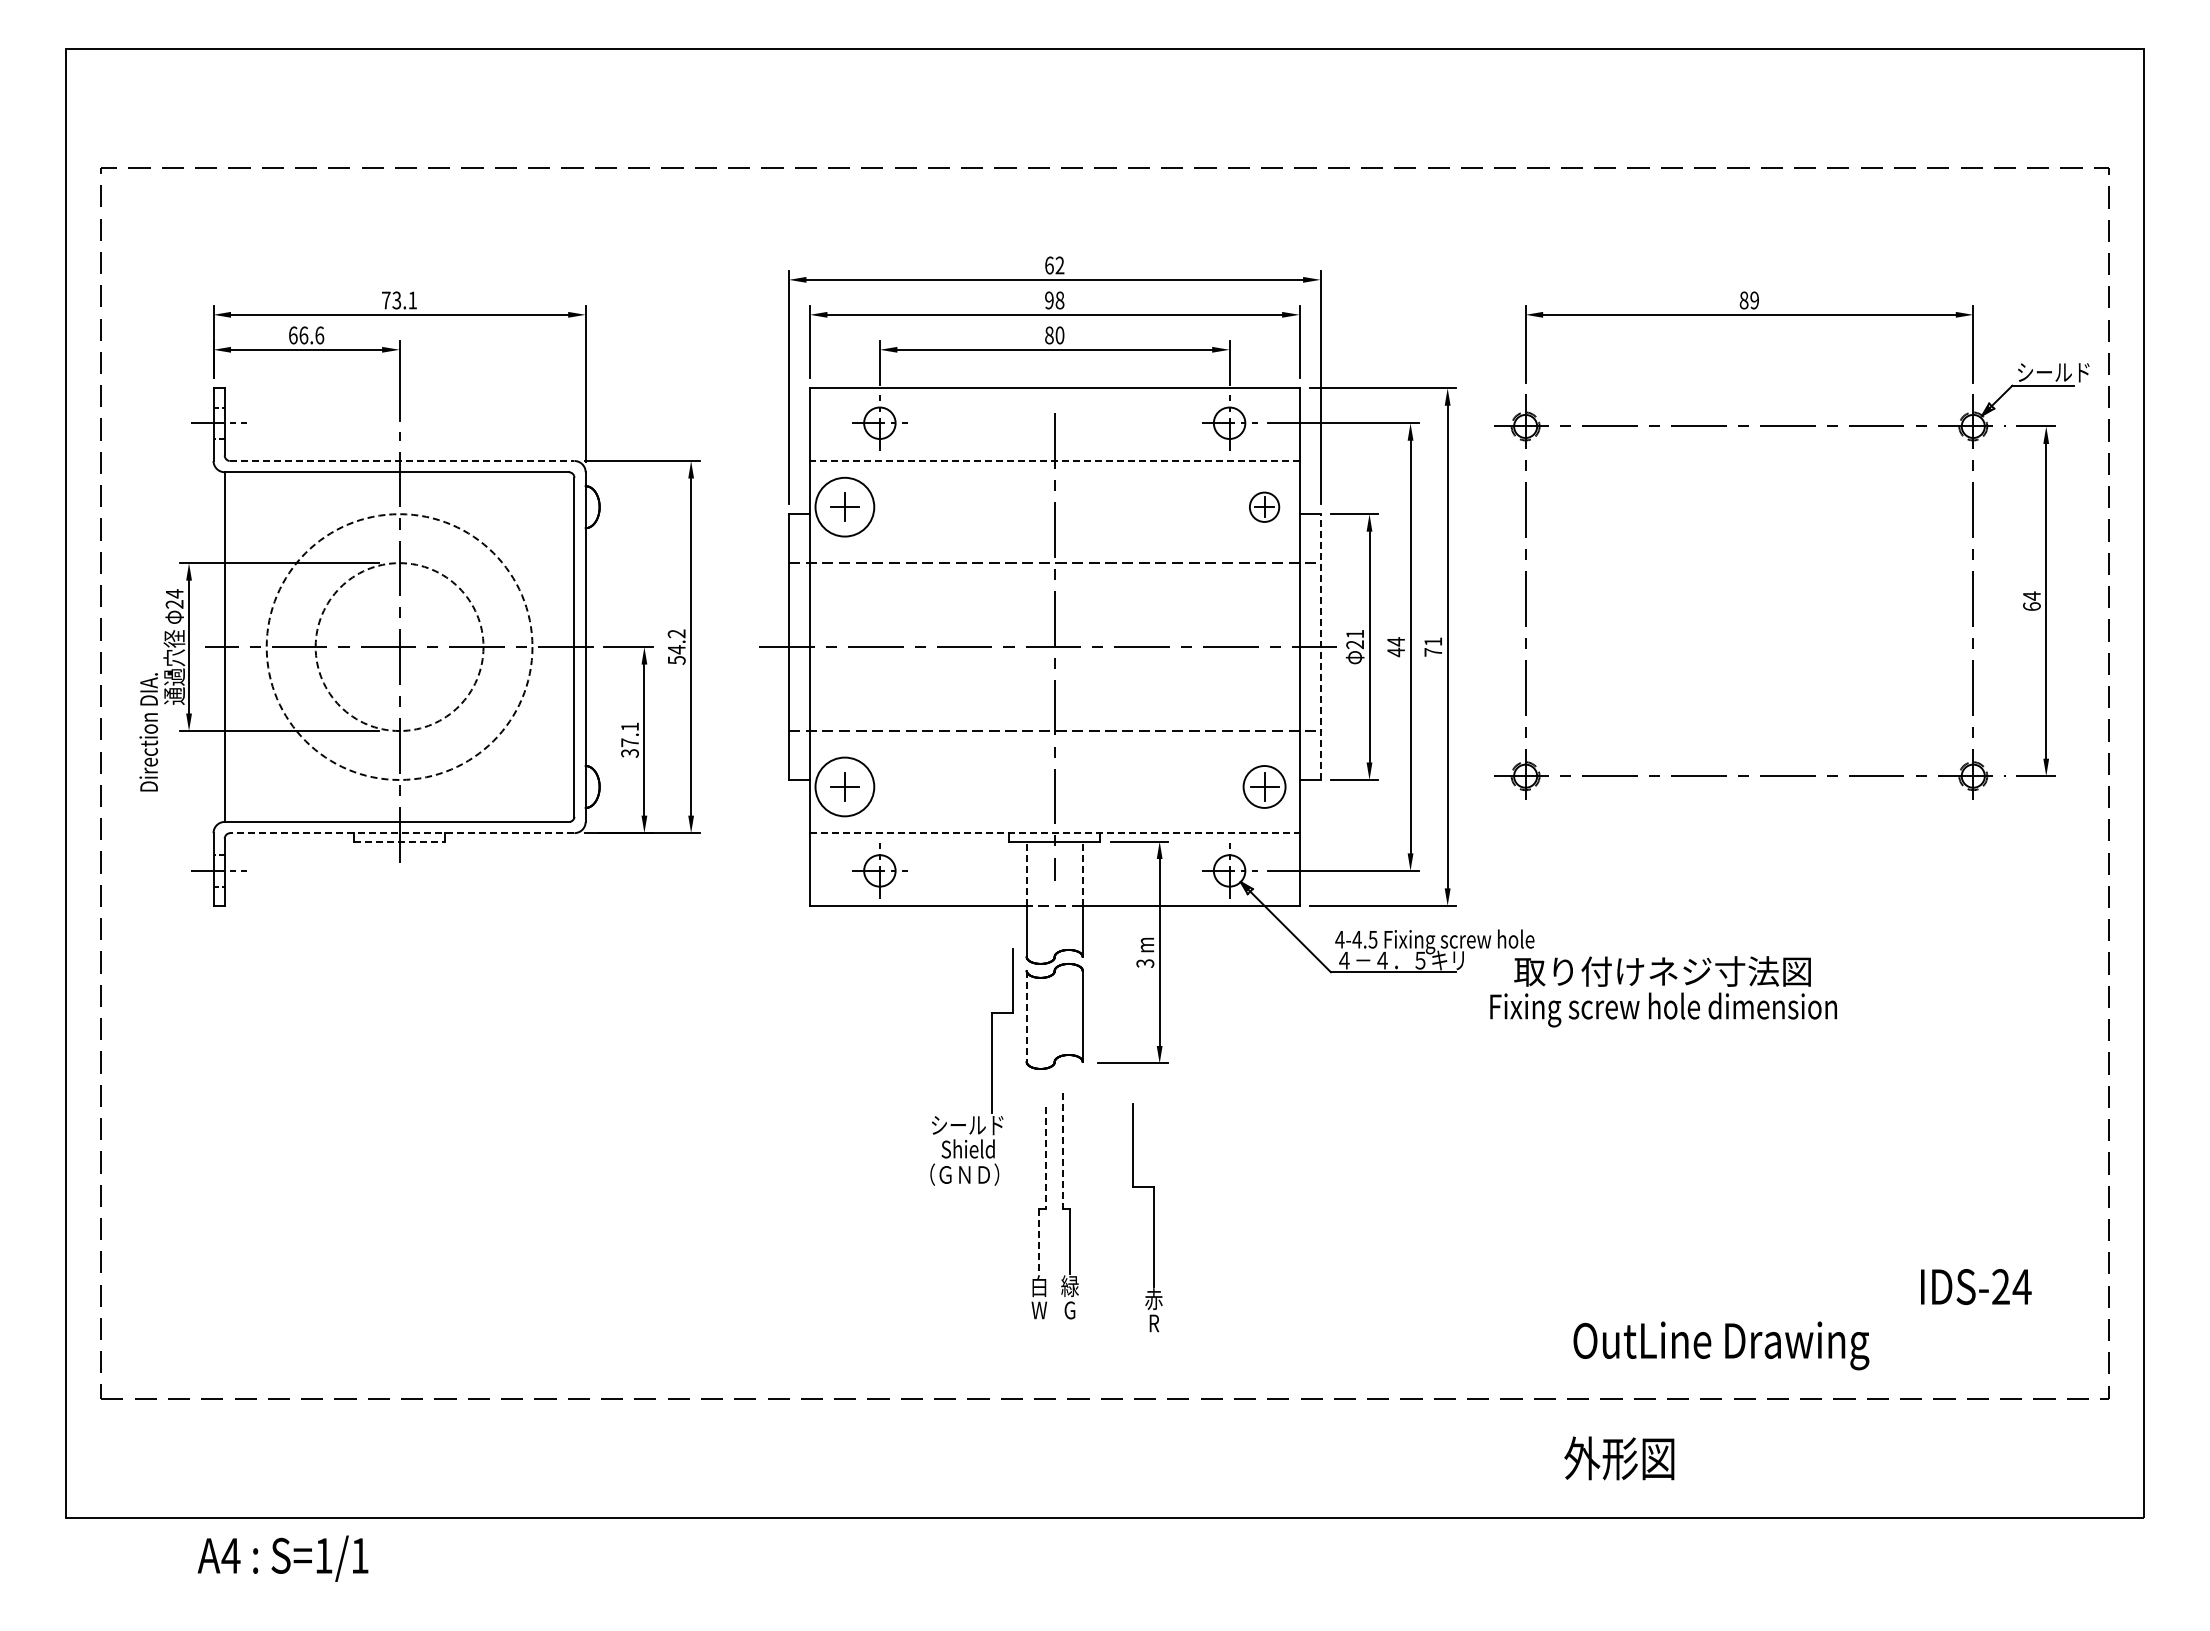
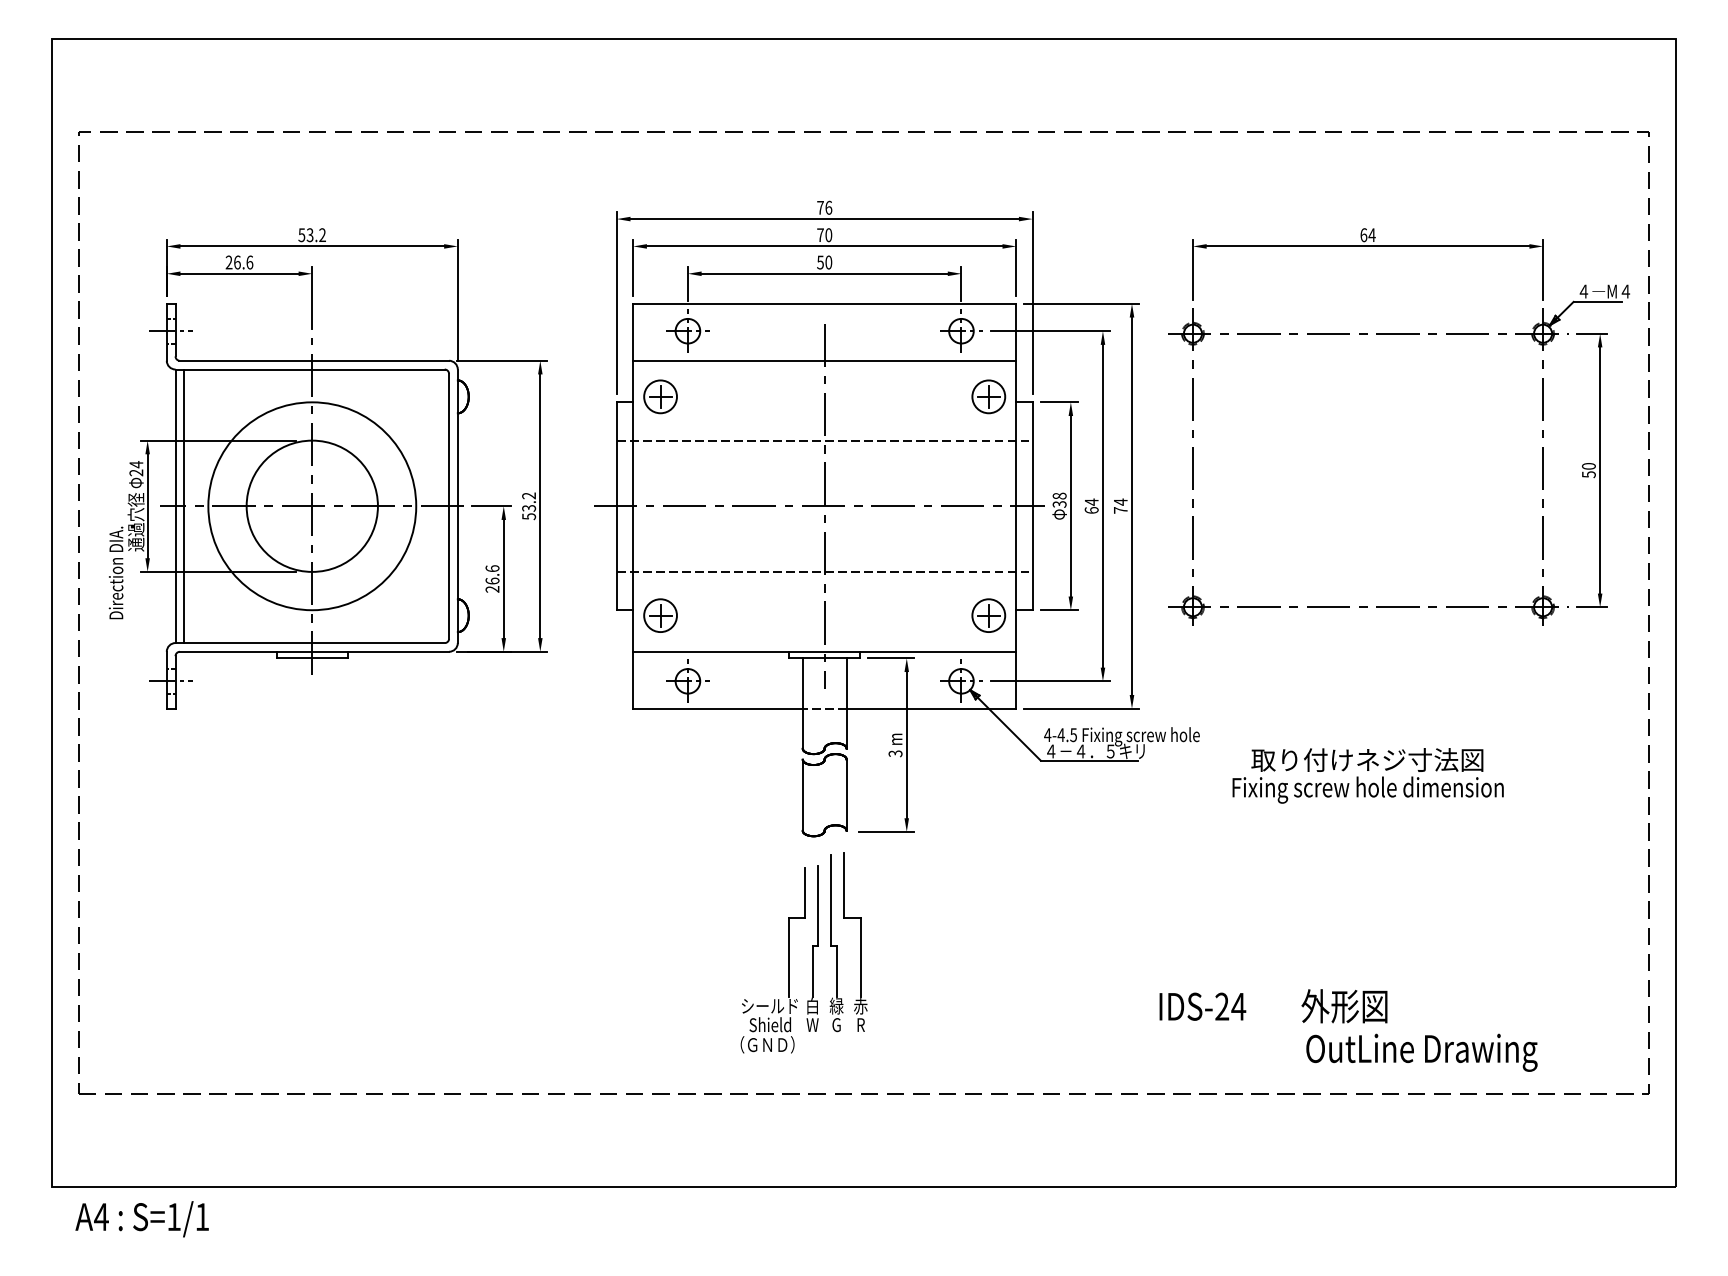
text: (1054, 265) -> (824, 207), 62 -> 76
text: (399, 300) -> (312, 235), 73.1 -> 53.2
text: (1054, 300) -> (824, 235), 98 -> 70
text: (1749, 300) -> (1368, 235), 89 -> 64
text: (292, 335) -> (228, 262), 66.6 -> 26.6
text: (1049, 335) -> (820, 262), 80 -> 50
text: (2053, 372) -> (1605, 291), シールド -> ４―M４
line: (402, 461) -> (314, 361), dashed -> solid
line: (1054, 461) -> (824, 361), dashed -> solid
circle: (844, 507) -> (660, 397), size x0.71
part: (1264, 507) -> (988, 397), size x1.43
text: (2031, 601) -> (1588, 470), 64 -> 50
text: (1355, 639) -> (1059, 500), 21 -> 38
text: (1432, 641) -> (1120, 501), 71 -> 74
line: (235, 646) -> (183, 505), added
circle: (399, 646) -> (312, 505), dashed -> solid
circle: (399, 647) -> (312, 506), dashed -> solid
line: (1320, 647) -> (1032, 506), dashed -> solid
text: (676, 649) -> (528, 508), 54.2 -> 53.2
text: (1396, 652) -> (1091, 510), 44 -> 64
text: (630, 739) -> (492, 578), 37.1 -> 26.6
circle: (844, 786) -> (660, 615), size x0.71
line: (401, 833) -> (313, 652), dashed -> solid
line: (1054, 833) -> (824, 652), dashed -> solid
line: (400, 841) -> (313, 658), dashed -> solid
line: (1026, 873) -> (802, 683), dashed -> solid
line: (1082, 873) -> (846, 683), dashed -> solid
text: (1663, 991) -> (1368, 775), moved
line: (1026, 1016) -> (802, 795), dashed -> solid
part: (991, 1066) -> (788, 960), moved
line: (1063, 1151) -> (831, 900), dashed -> solid
line: (1046, 1157) -> (818, 905), dashed -> solid
part: (1147, 1217) -> (855, 942), moved
line: (1039, 1241) -> (812, 971), dashed -> solid
text: (1976, 1287) -> (1203, 1007), moved
text: (1721, 1345) -> (1422, 1052), moved
text: (1619, 1458) -> (1344, 1006), moved
text: (282, 1558) -> (141, 1219), moved

